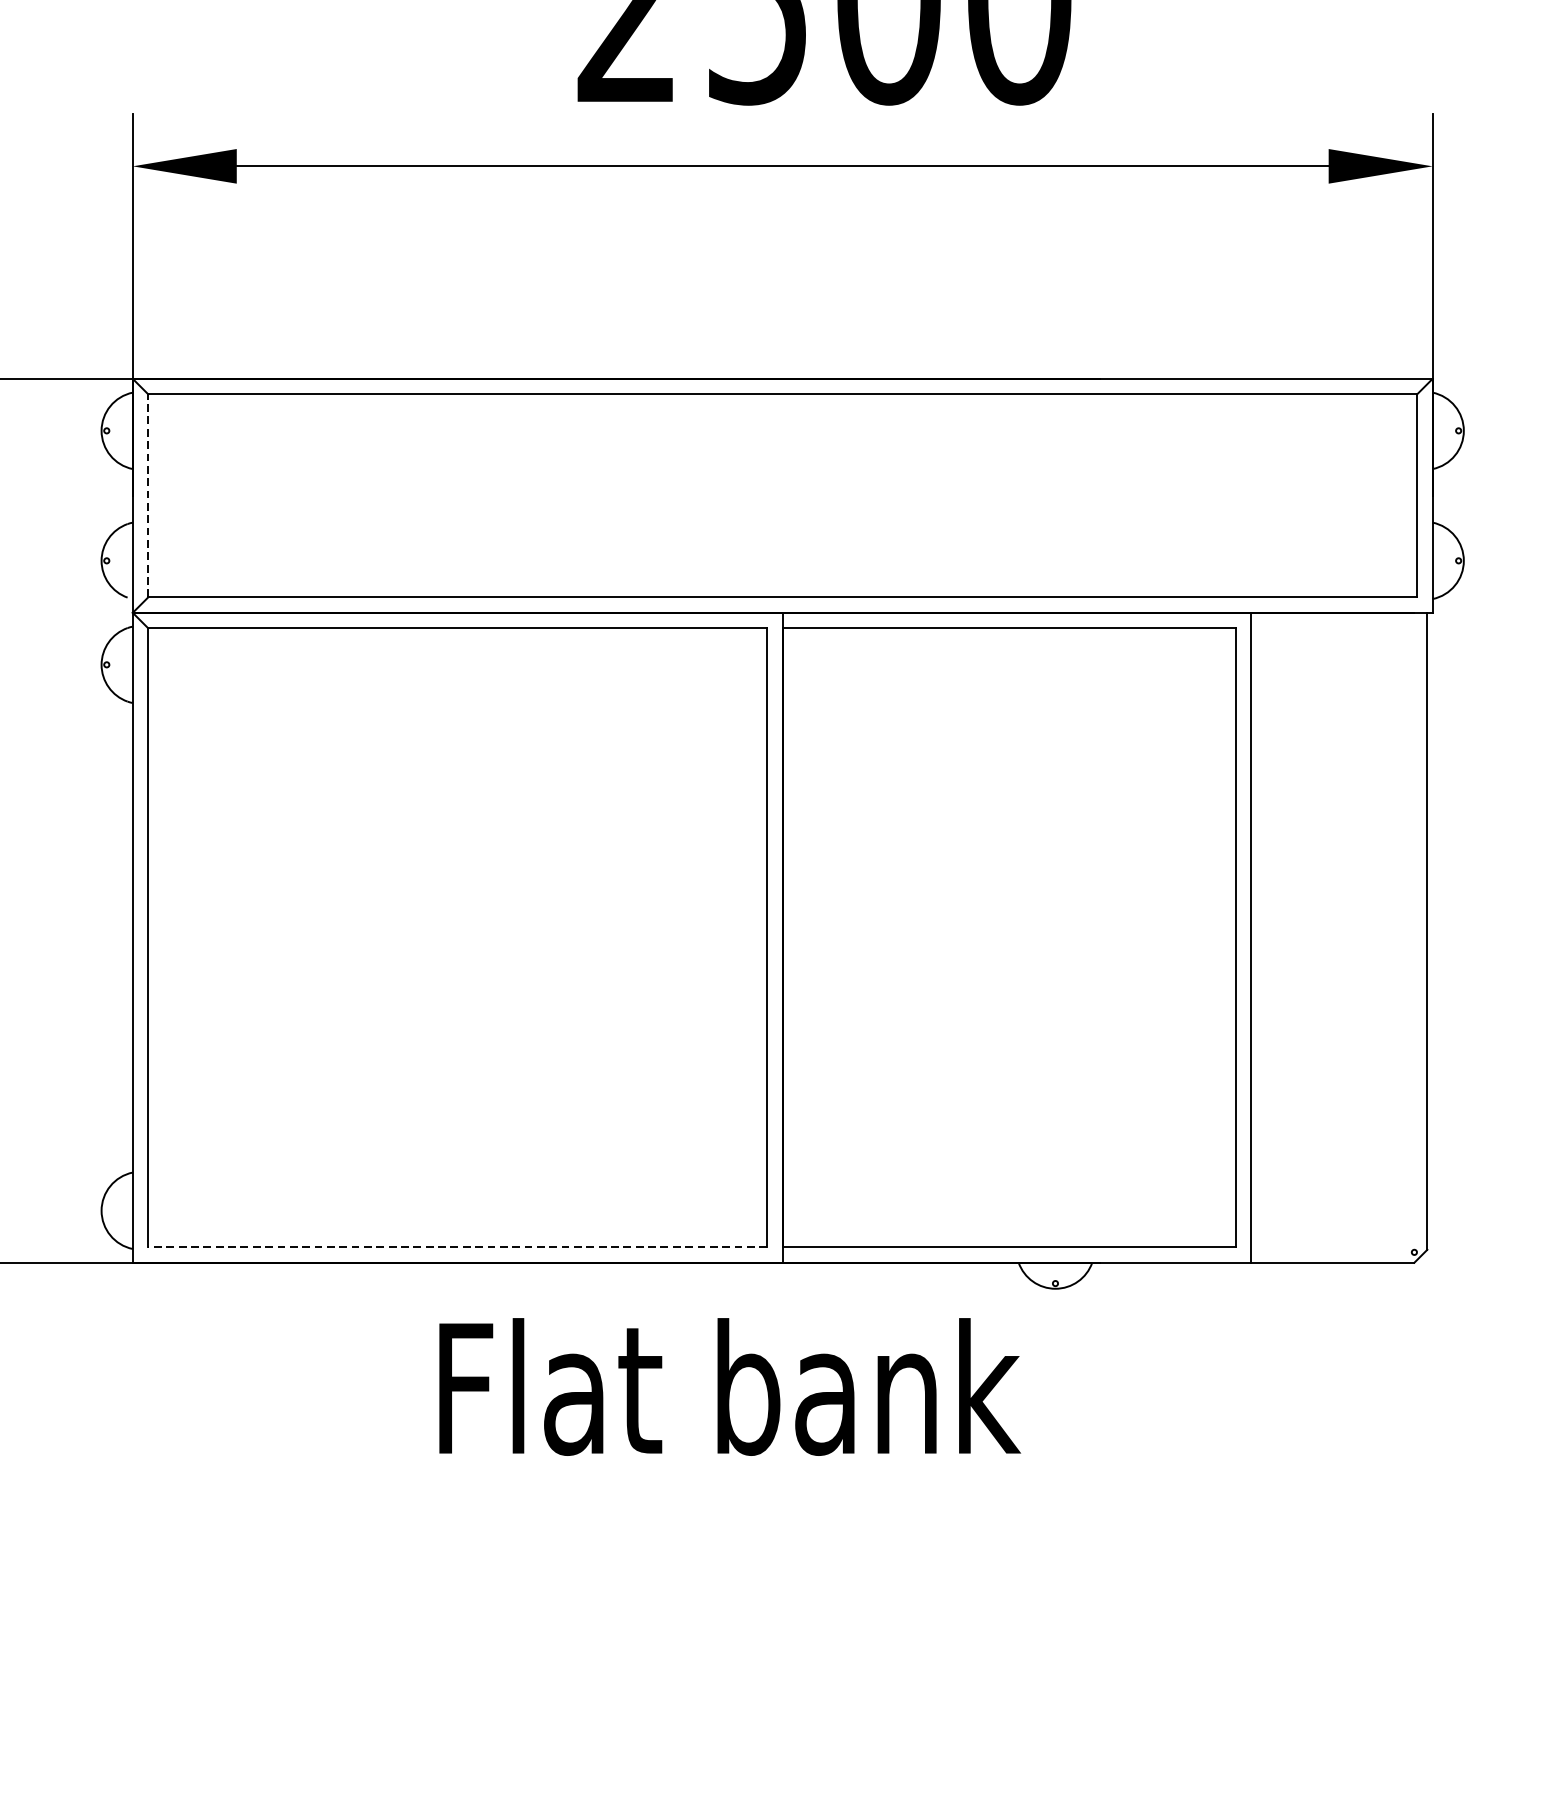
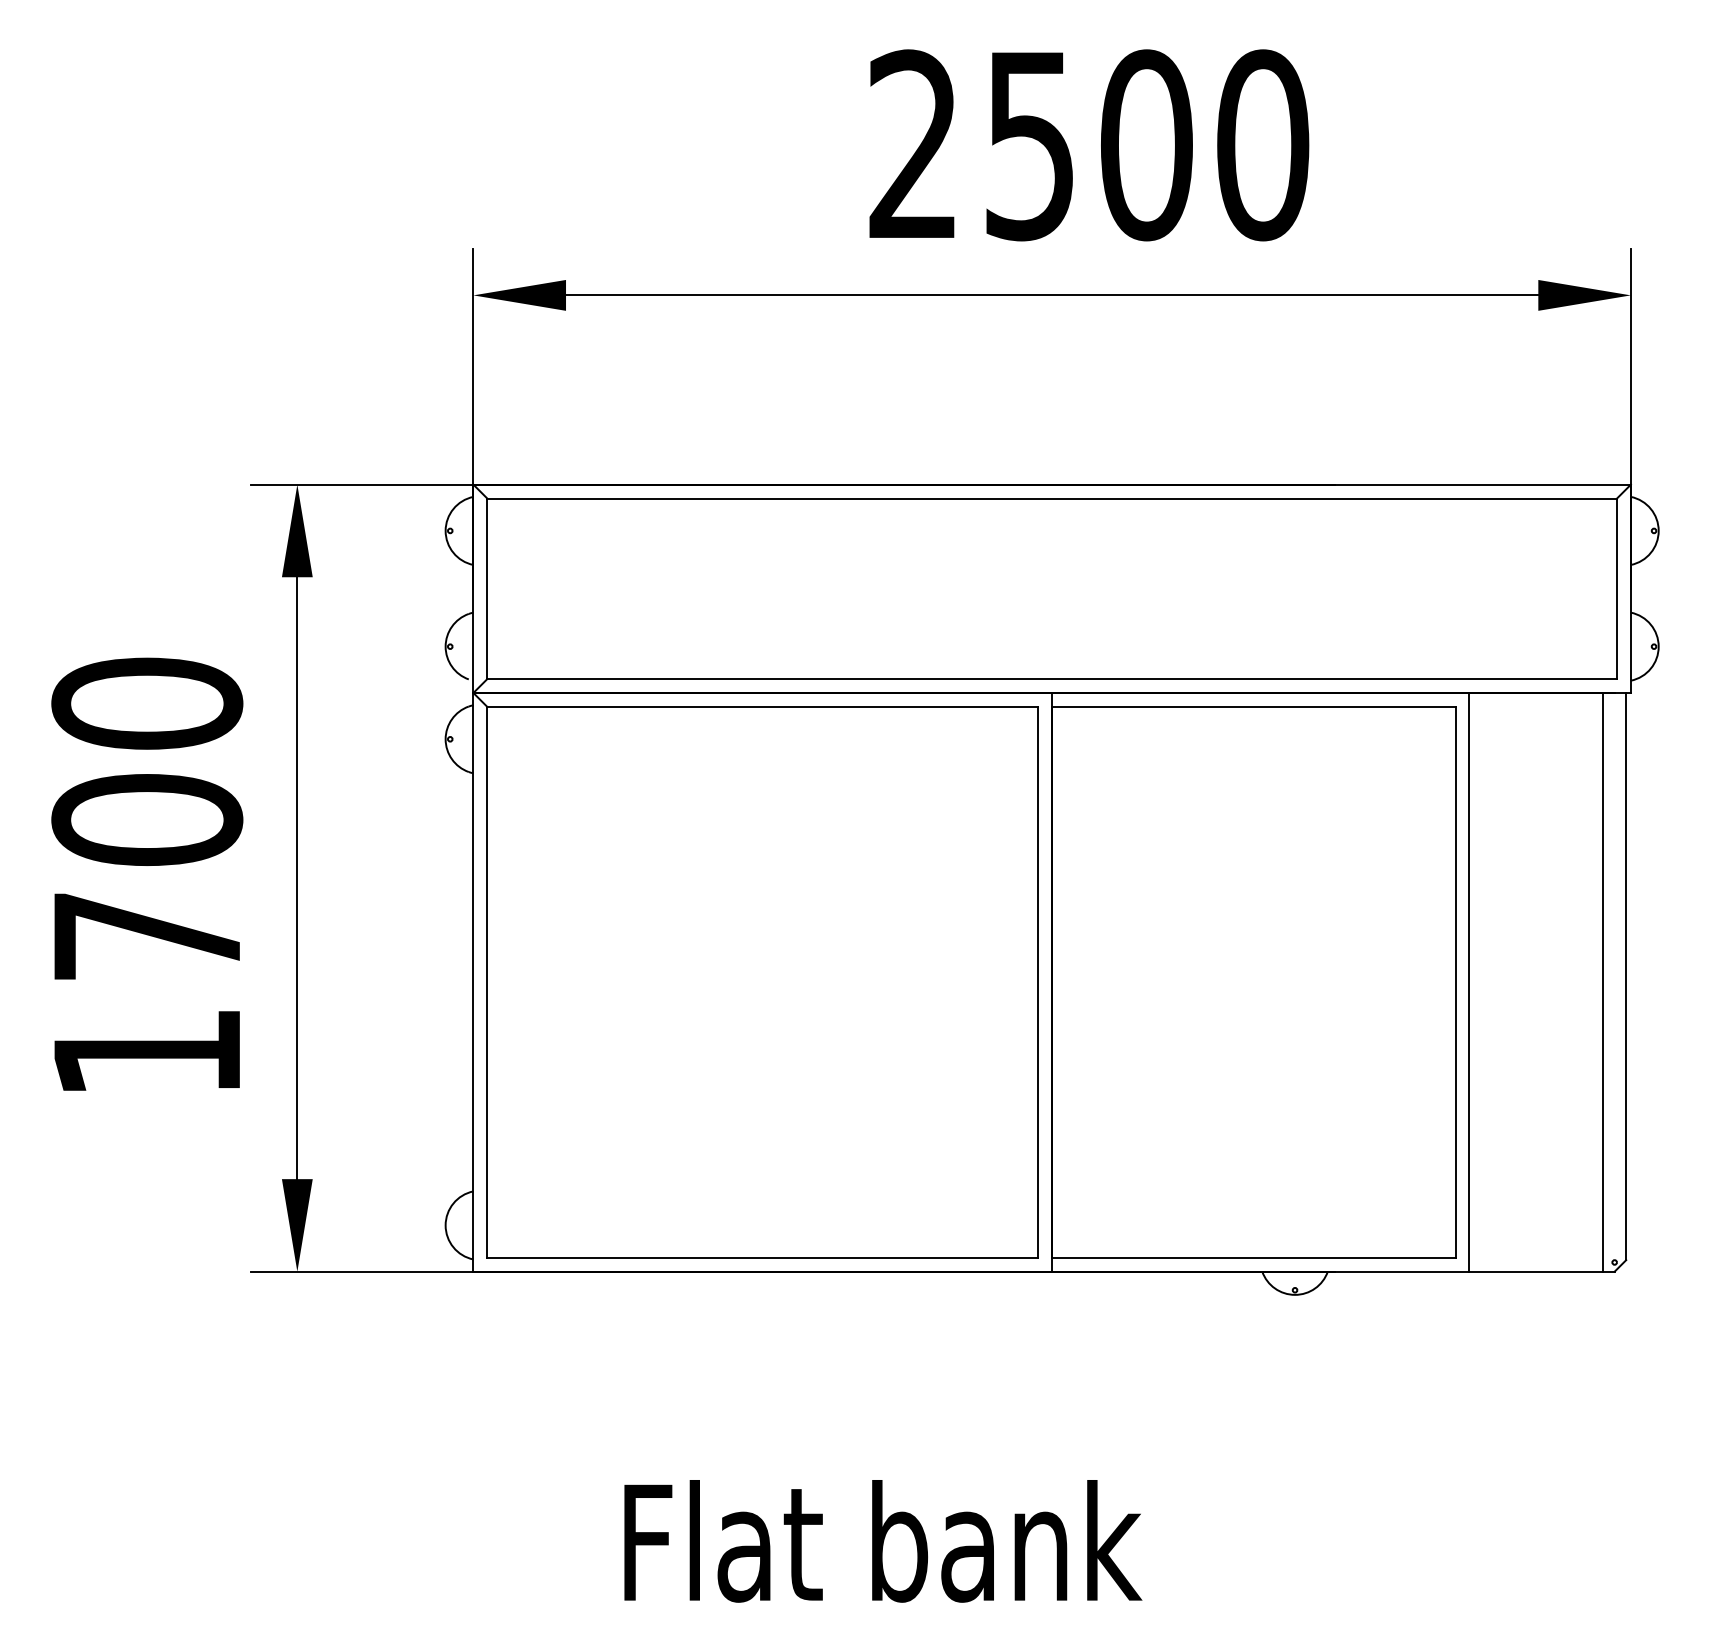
line: (148, 495) -> (487, 588), dashed -> solid
line: (1401, 936) -> (1603, 981), added
line: (457, 1246) -> (762, 1257), dashed -> solid
text: (730, 1387) -> (883, 1541), moved

